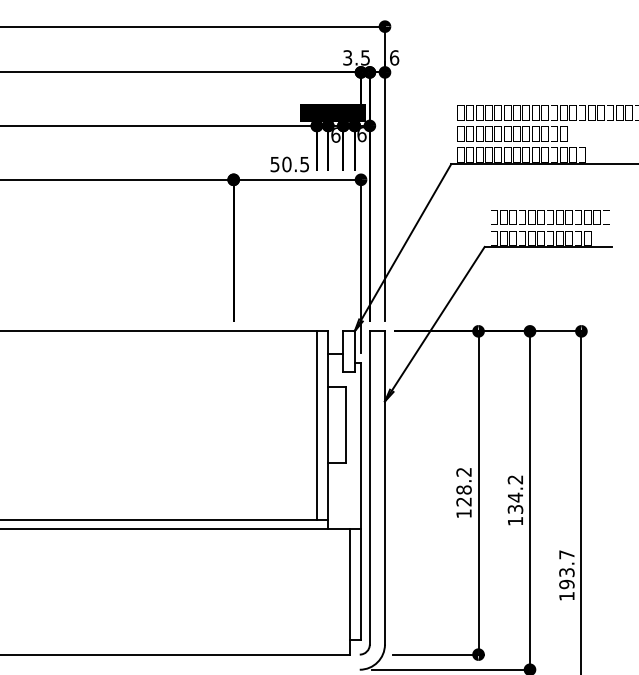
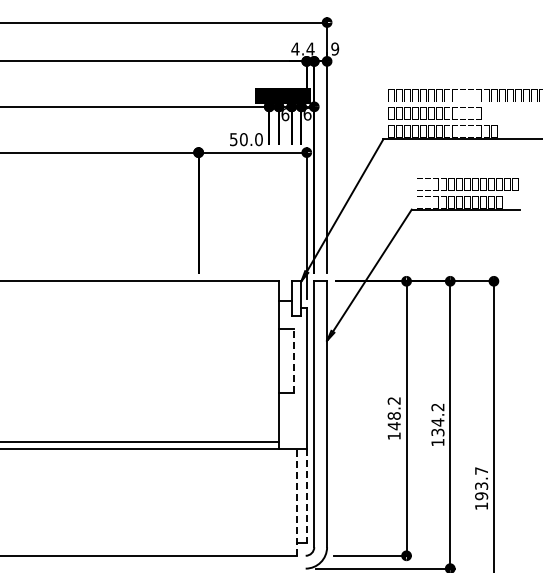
text: (356, 57) -> (302, 48), 3.5 -> 4.4
text: (394, 57) -> (335, 48), 6 -> 9
text: (304, 164) -> (258, 139), 50.5 -> 50.0
line: (345, 424) -> (293, 360), solid -> dashed
line: (317, 425) -> (269, 361), removed
text: (463, 502) -> (393, 426), 128.2 -> 148.2
line: (360, 584) -> (306, 496), solid -> dashed
line: (350, 591) -> (297, 502), solid -> dashed

